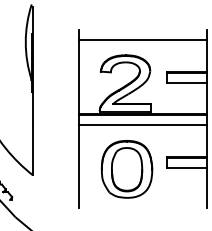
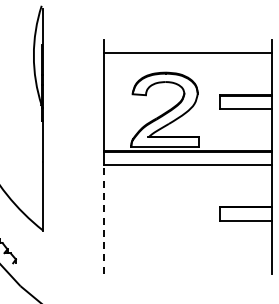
line: (79, 166) -> (104, 219), solid -> dashed
part: (127, 169) -> (167, 222), removed

